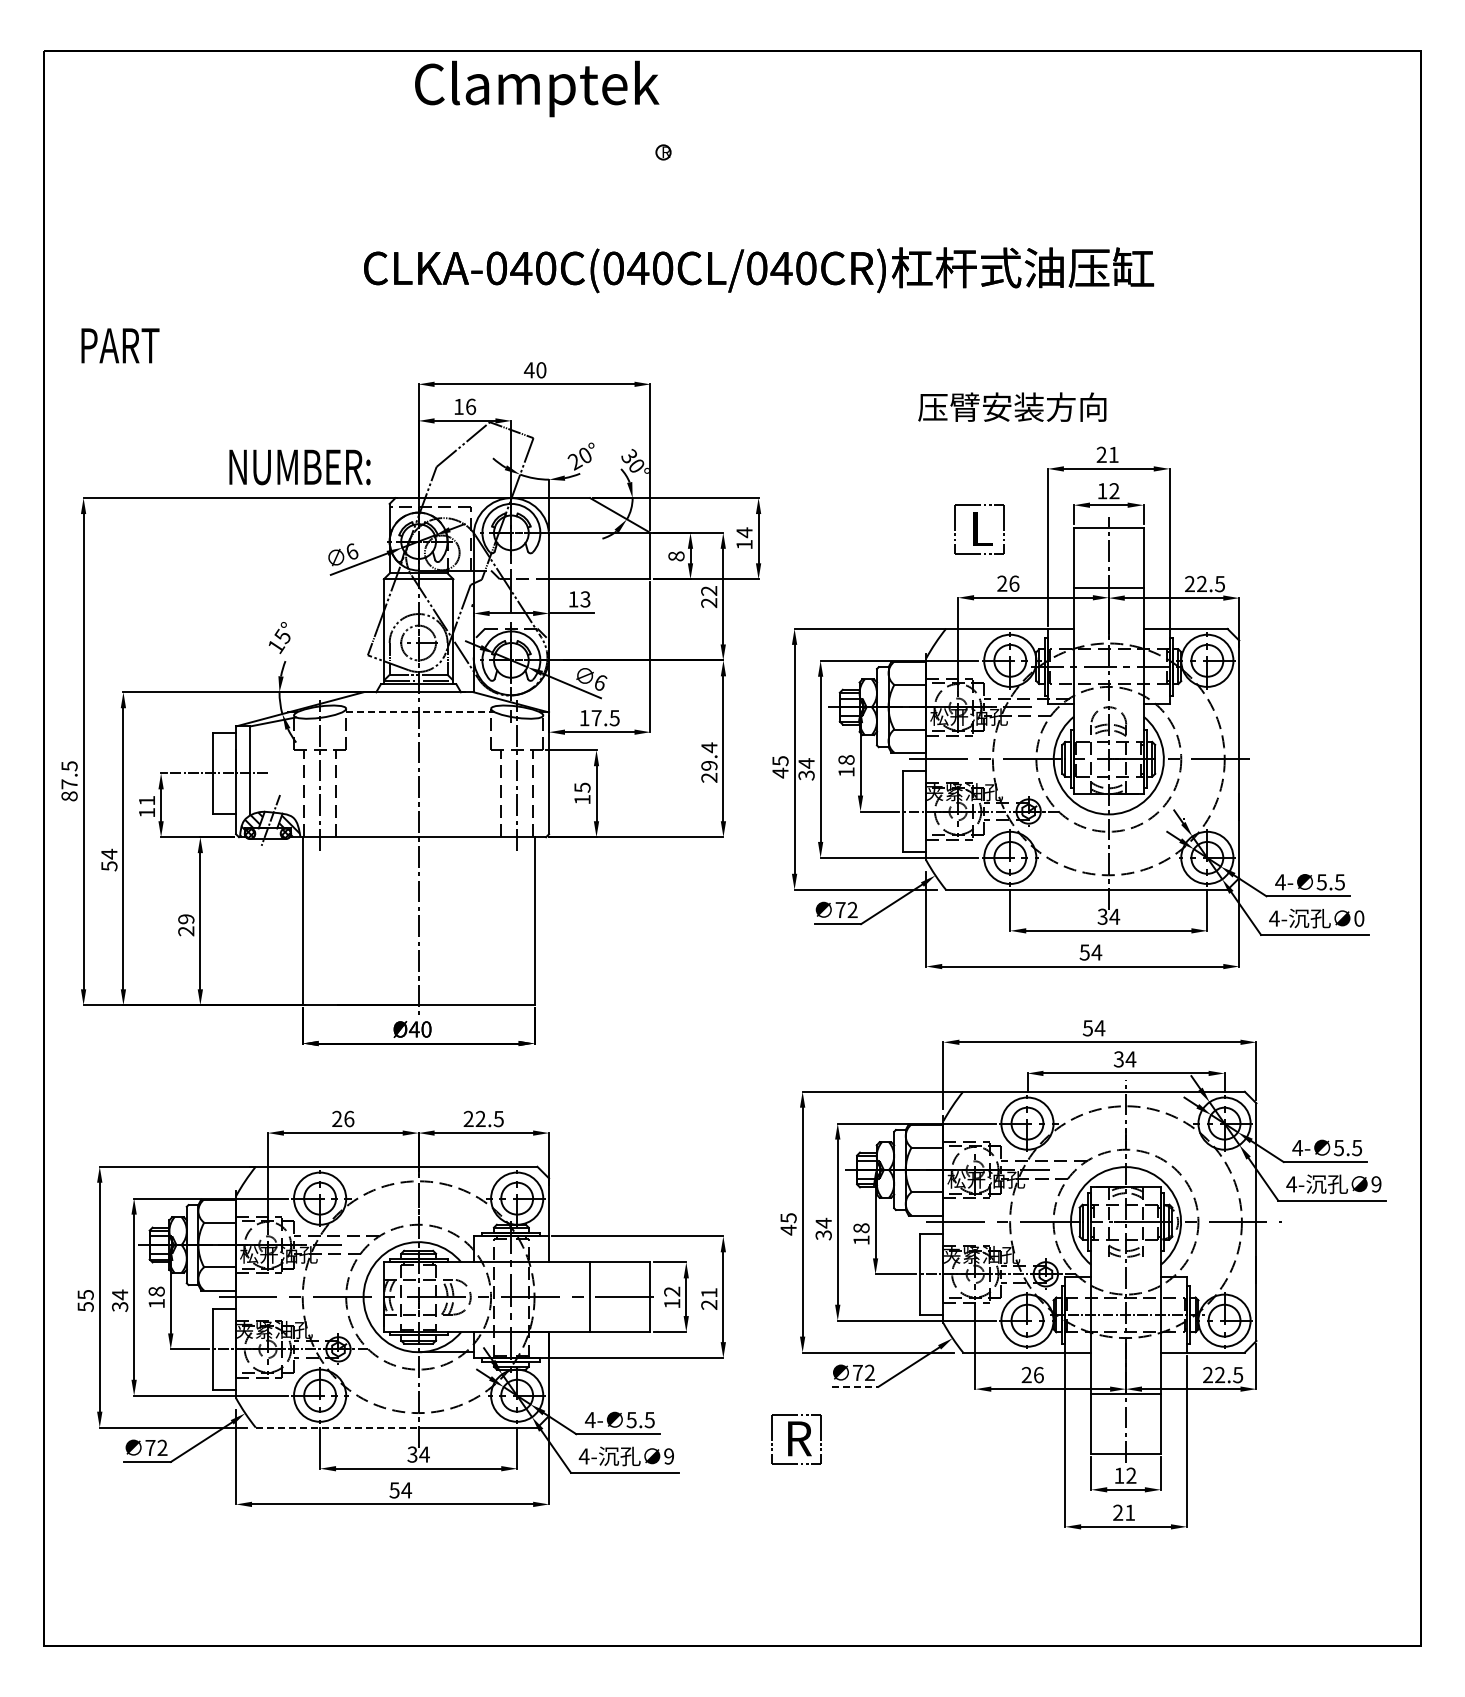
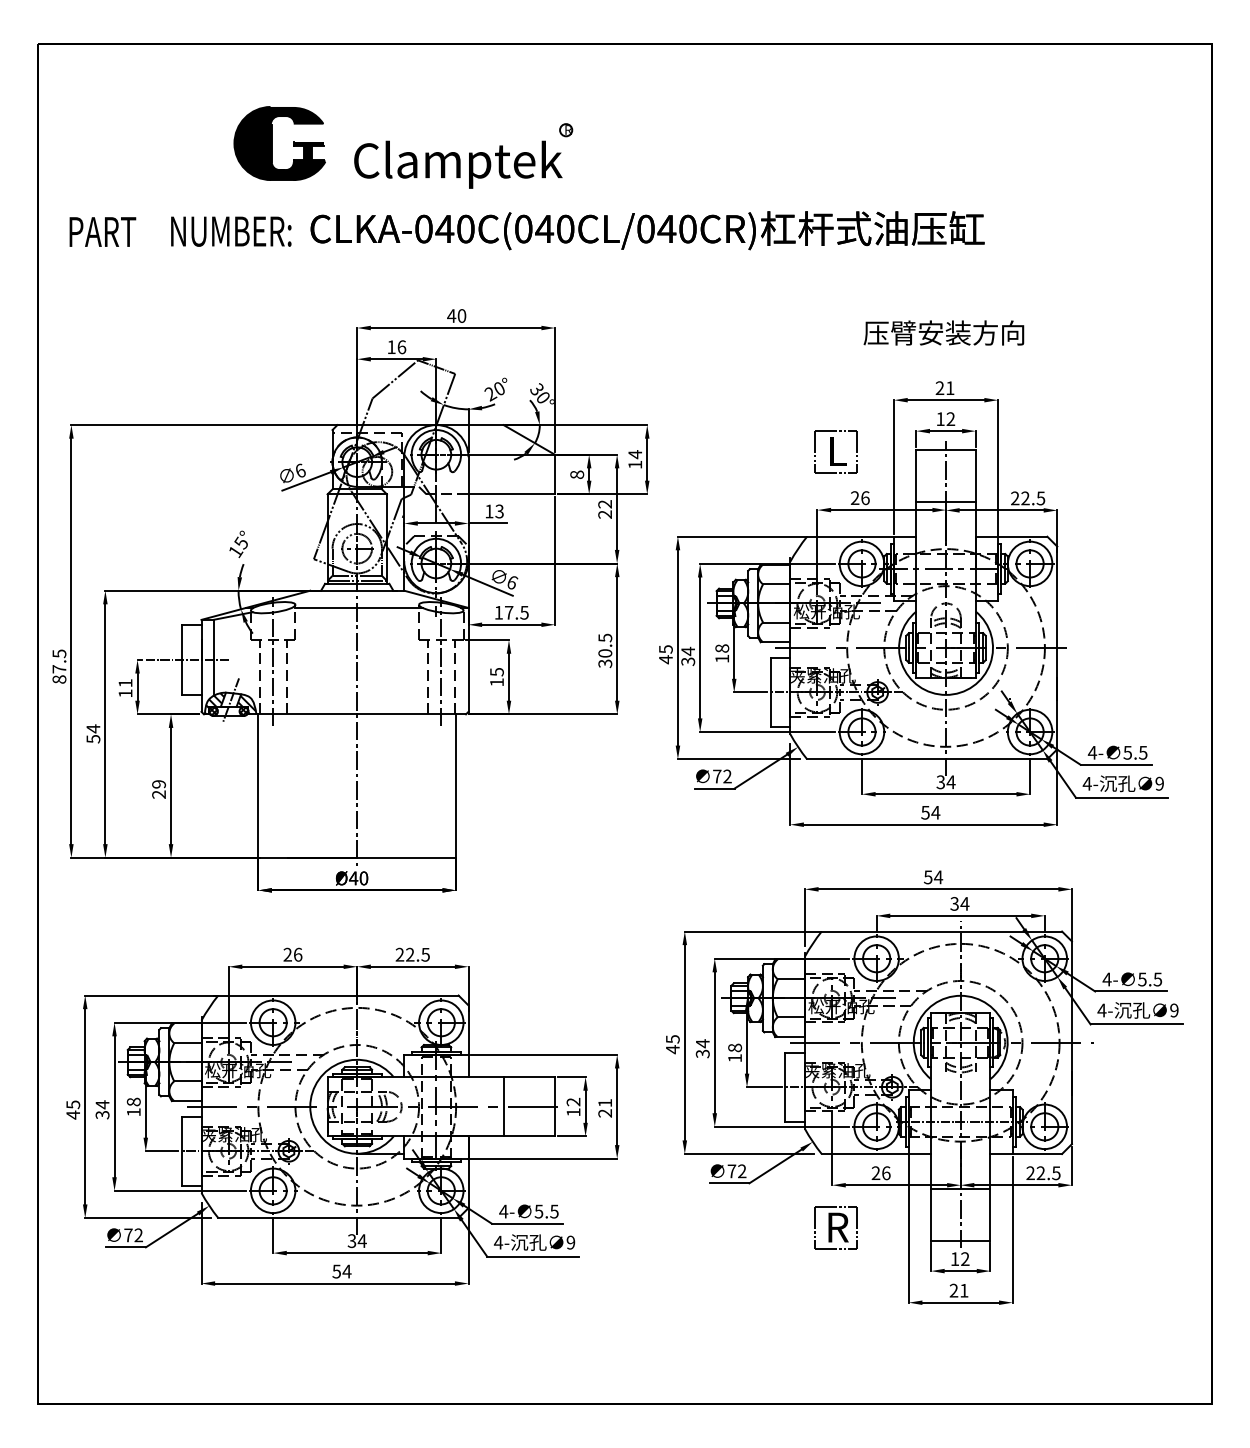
text: (537, 88) -> (458, 164), moved
part: (319, 167) -> (272, 143), added
text: (120, 345) -> (102, 231), moved
text: (1012, 406) -> (944, 332), moved
text: (299, 467) -> (230, 231), moved
line: (420, 712) -> (358, 607), dashed -> solid
text: (709, 762) -> (605, 650), 29.4 -> 30.5
text: (1359, 918) -> (1159, 783), 0 -> 9
text: (85, 1306) -> (73, 1114), 55 -> 45
line: (855, 1386) -> (729, 1182), dashed -> solid
line: (337, 1427) -> (288, 1217), dashed -> solid
part: (796, 1439) -> (835, 1228), moved

